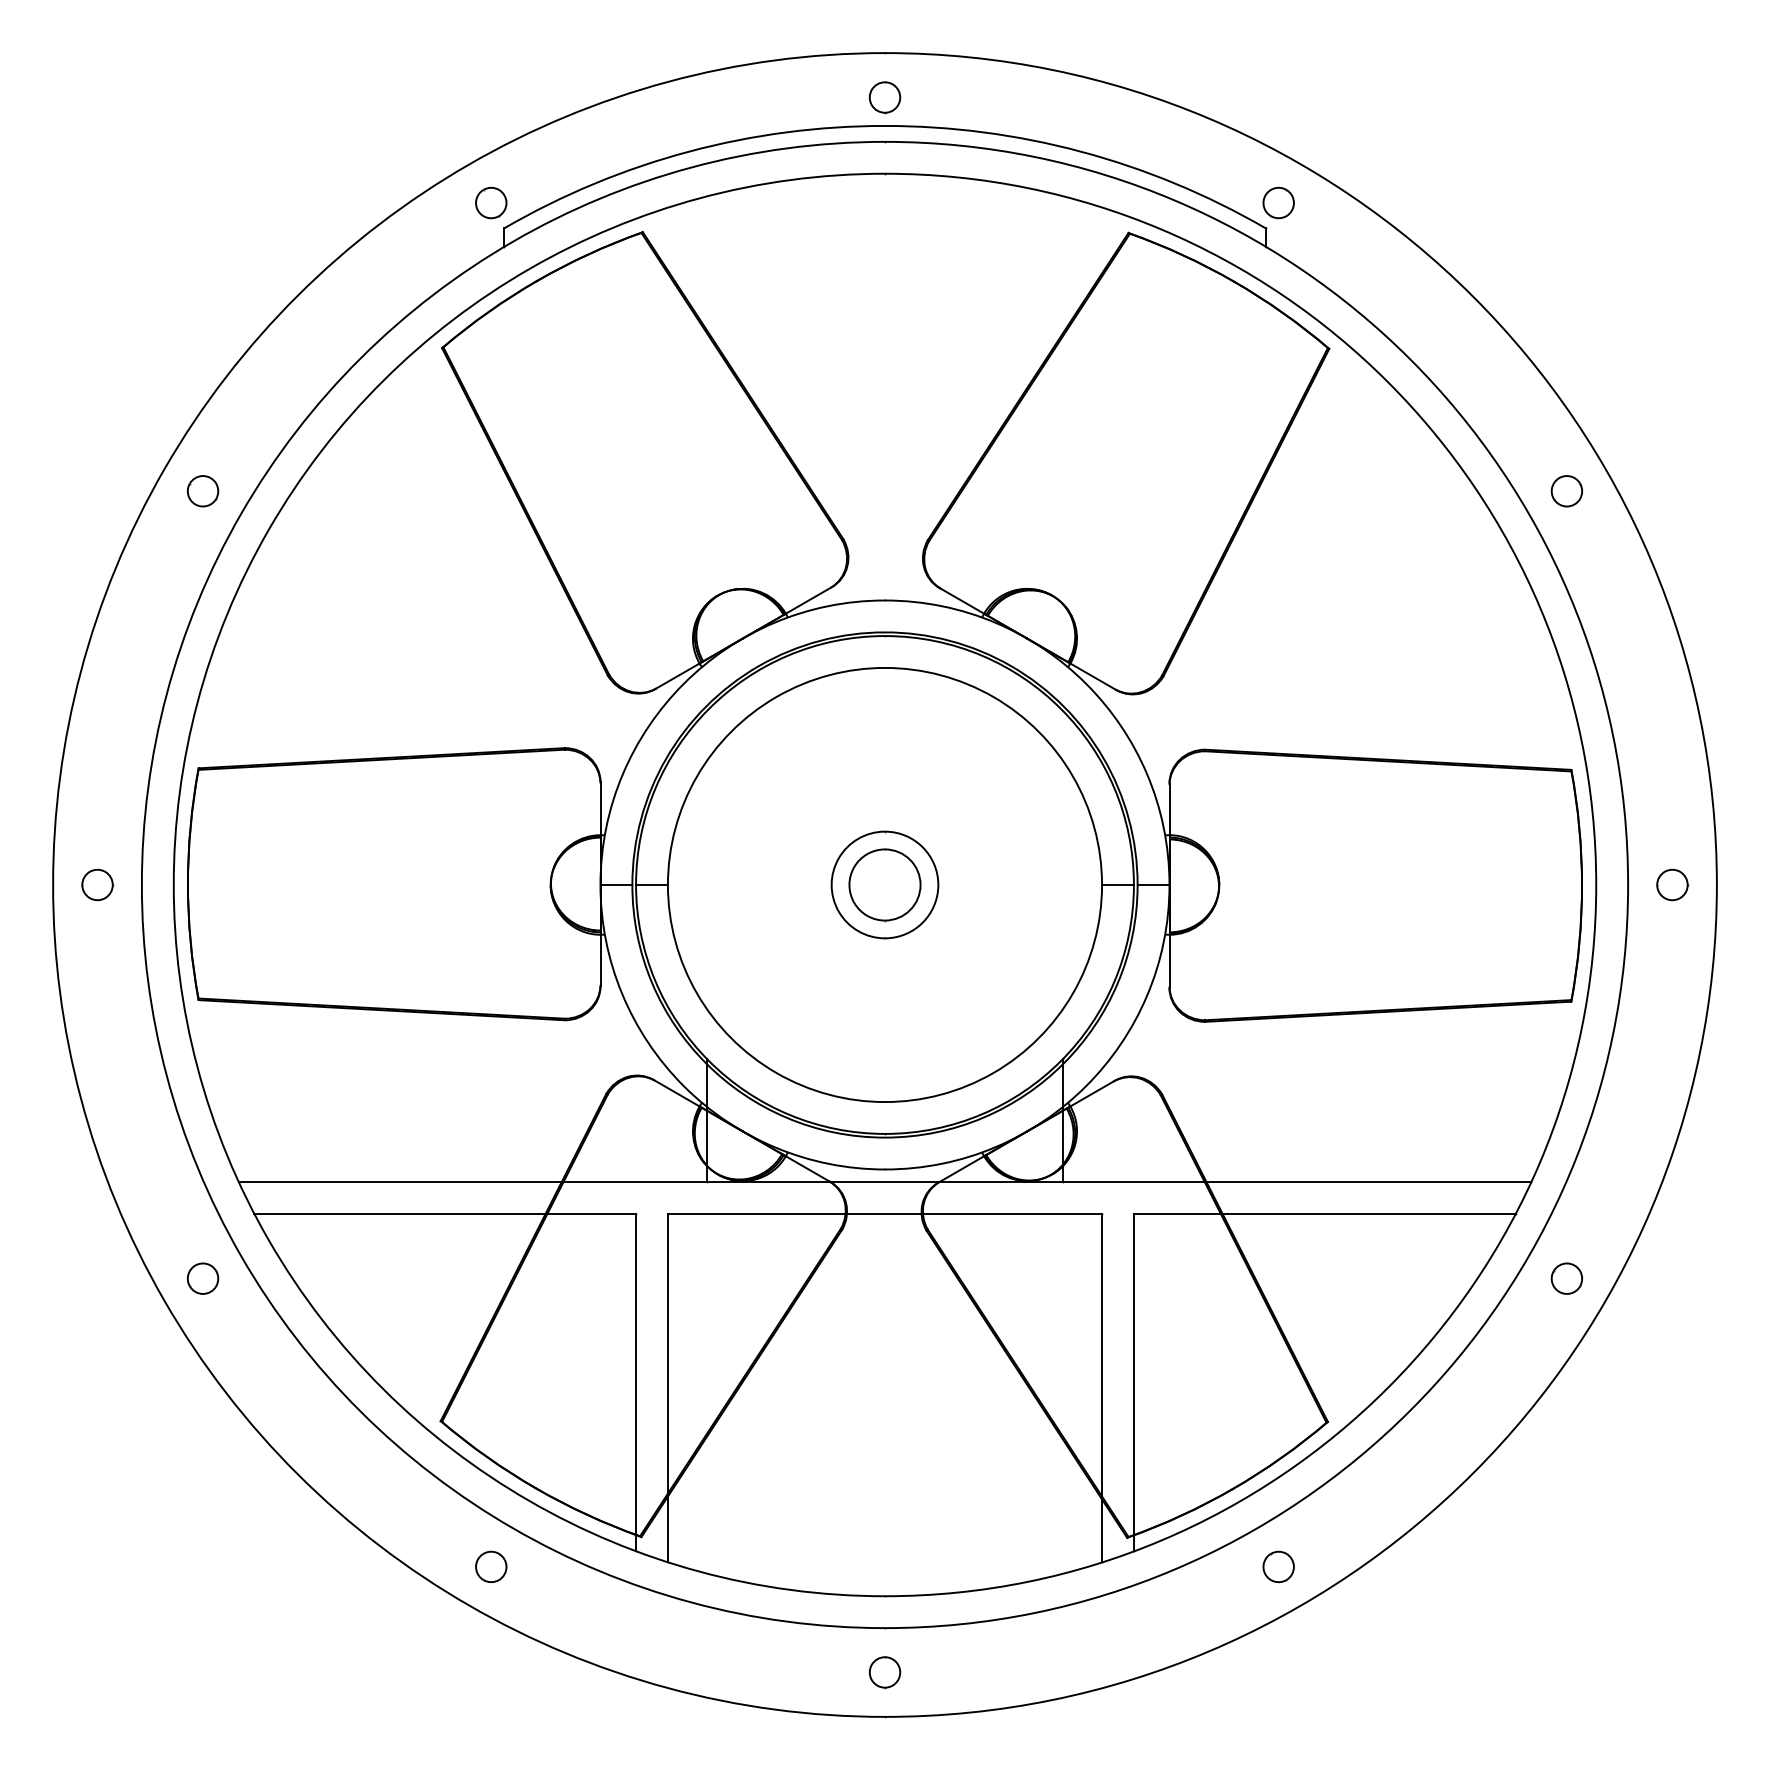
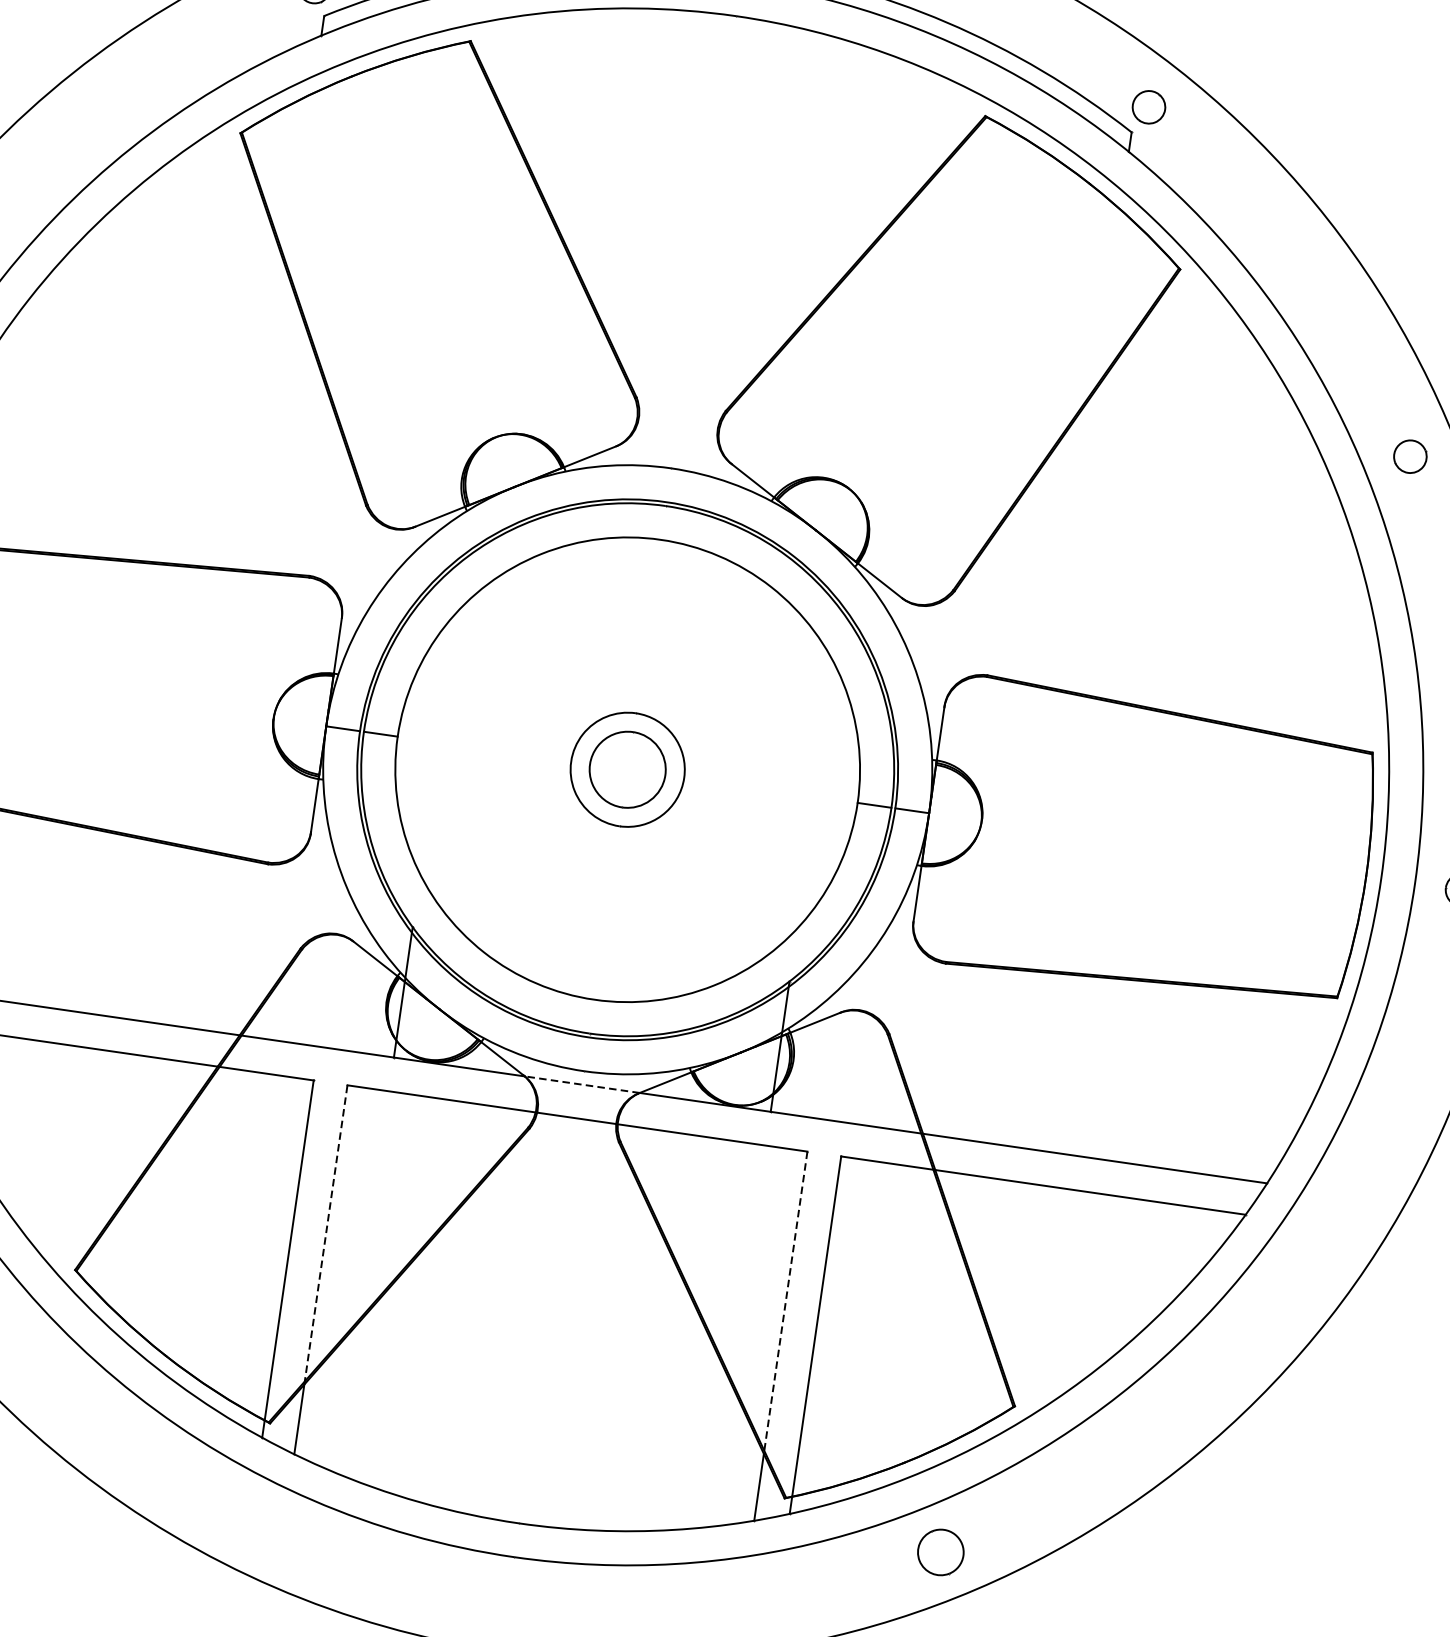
line: (884, 1182) -> (581, 1084), solid -> dashed
part: (1566, 1278) -> (1289, 1290), removed
line: (667, 1354) -> (325, 1234), solid -> dashed
line: (1102, 1356) -> (786, 1302), solid -> dashed
part: (491, 1566) -> (106, 1431), removed
part: (1278, 1566) -> (940, 1551), size x1.4
part: (885, 1672) -> (508, 1604), removed

